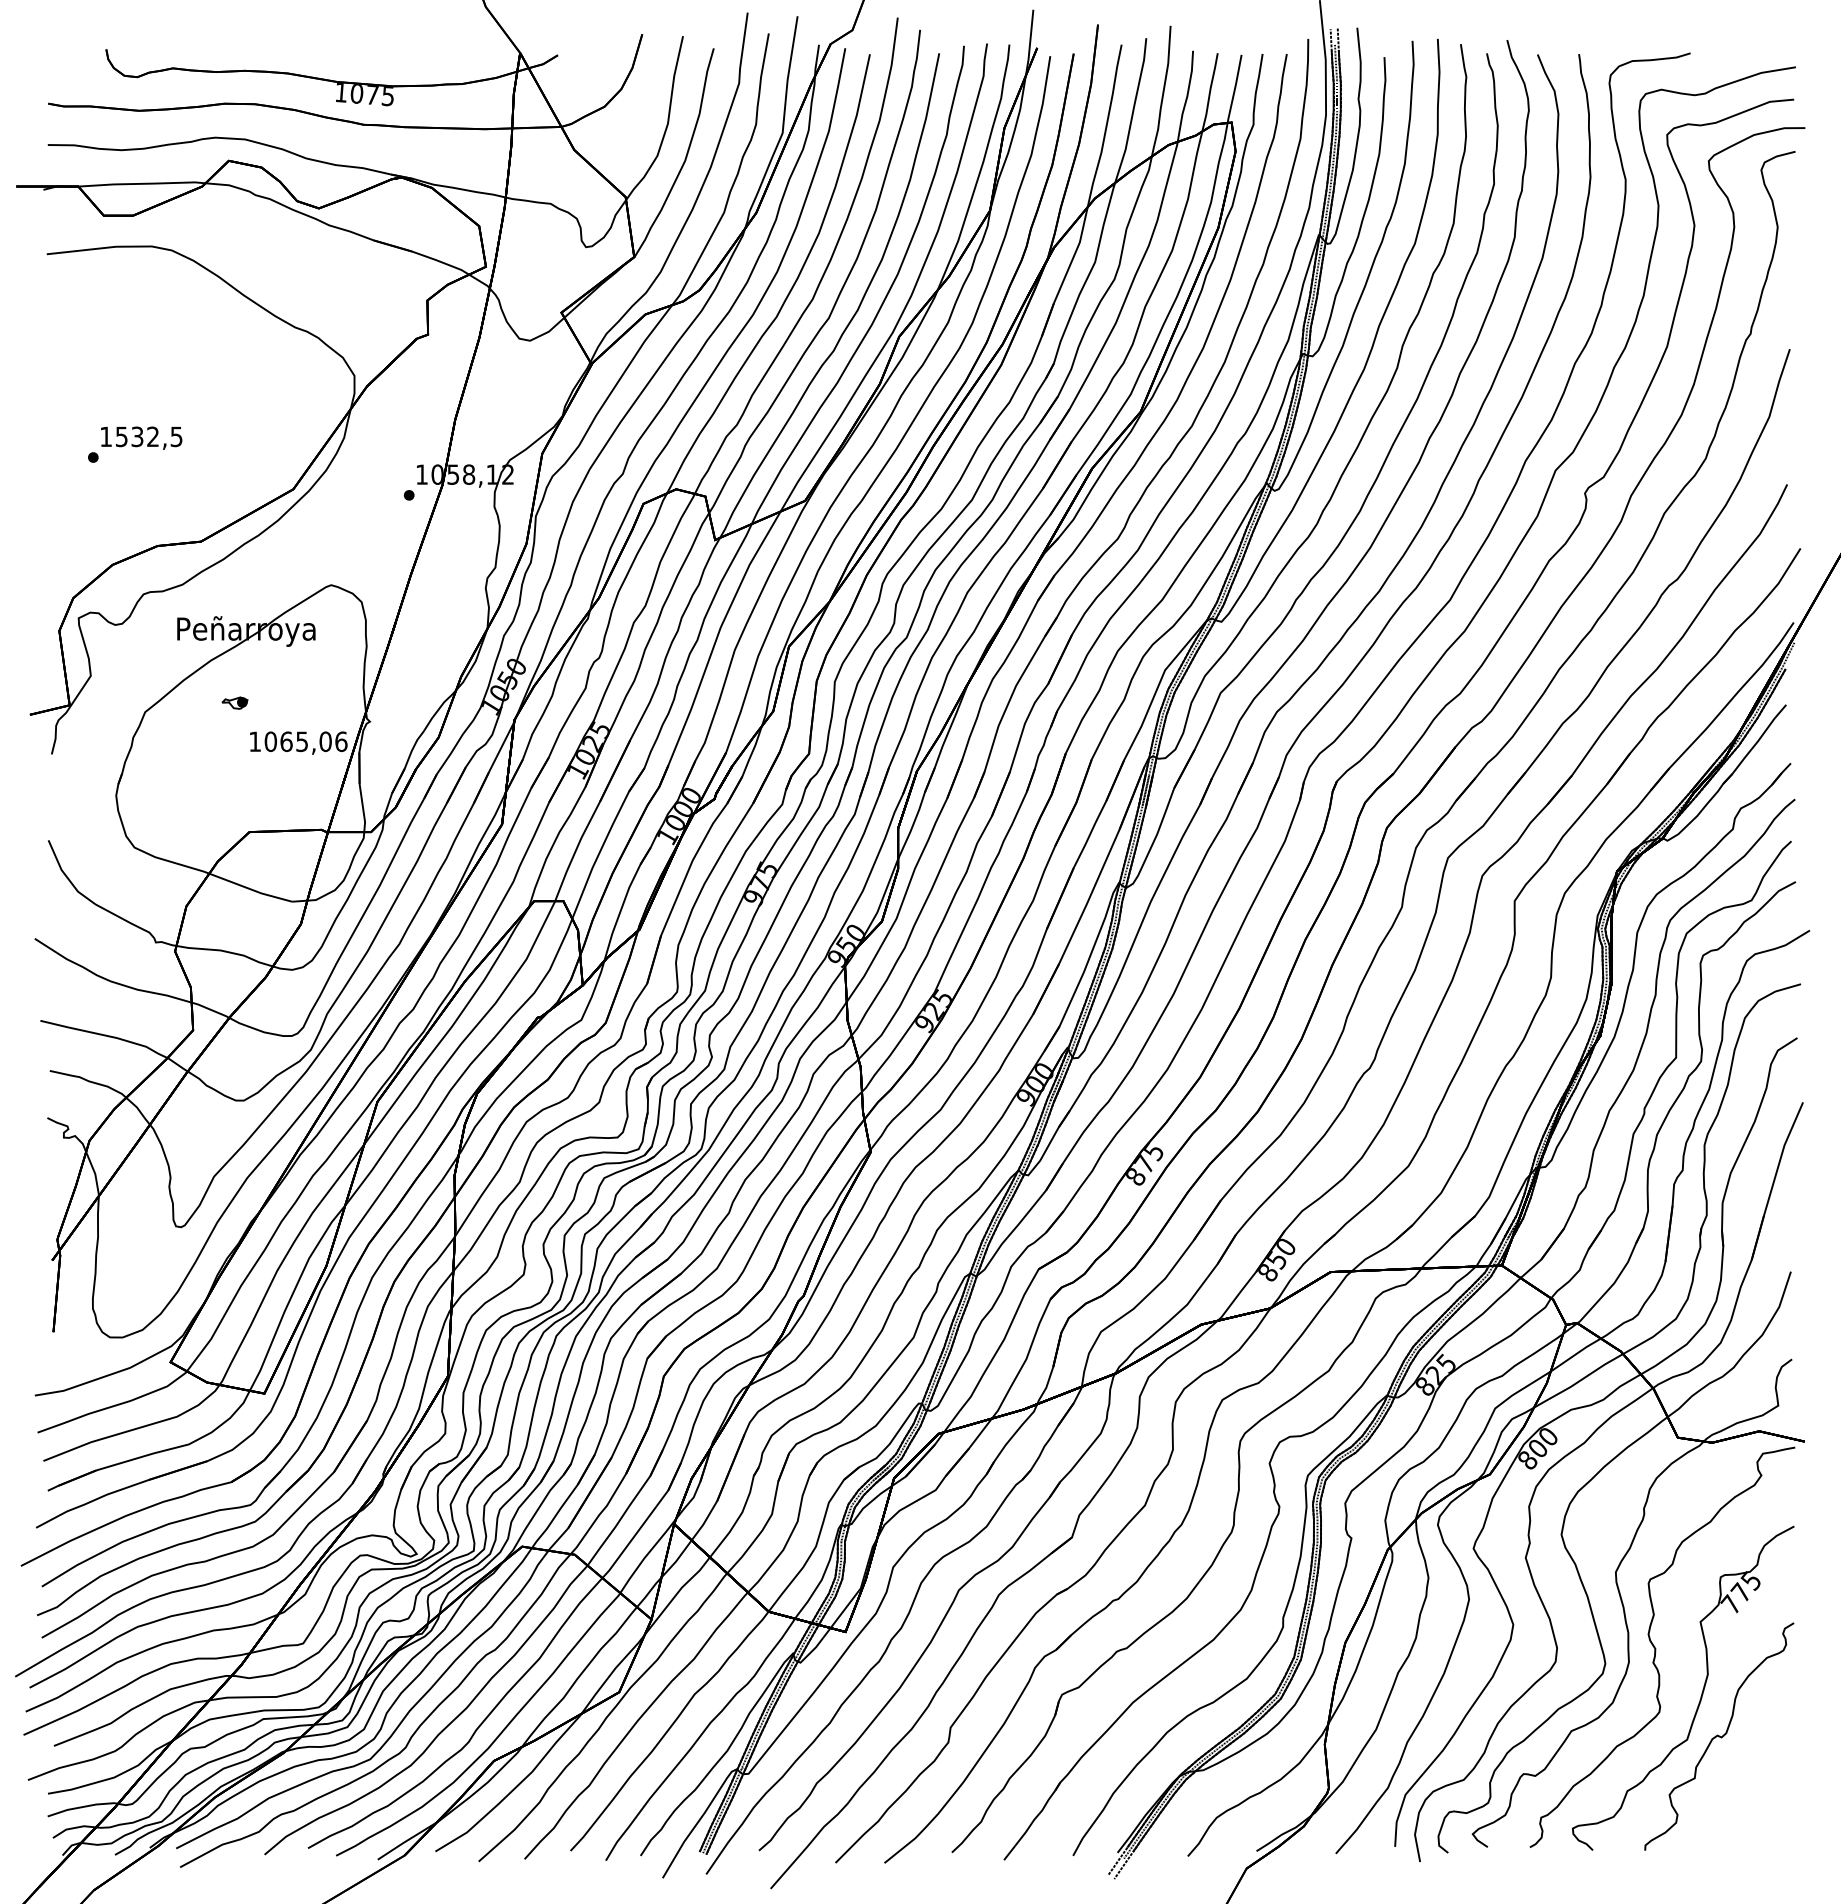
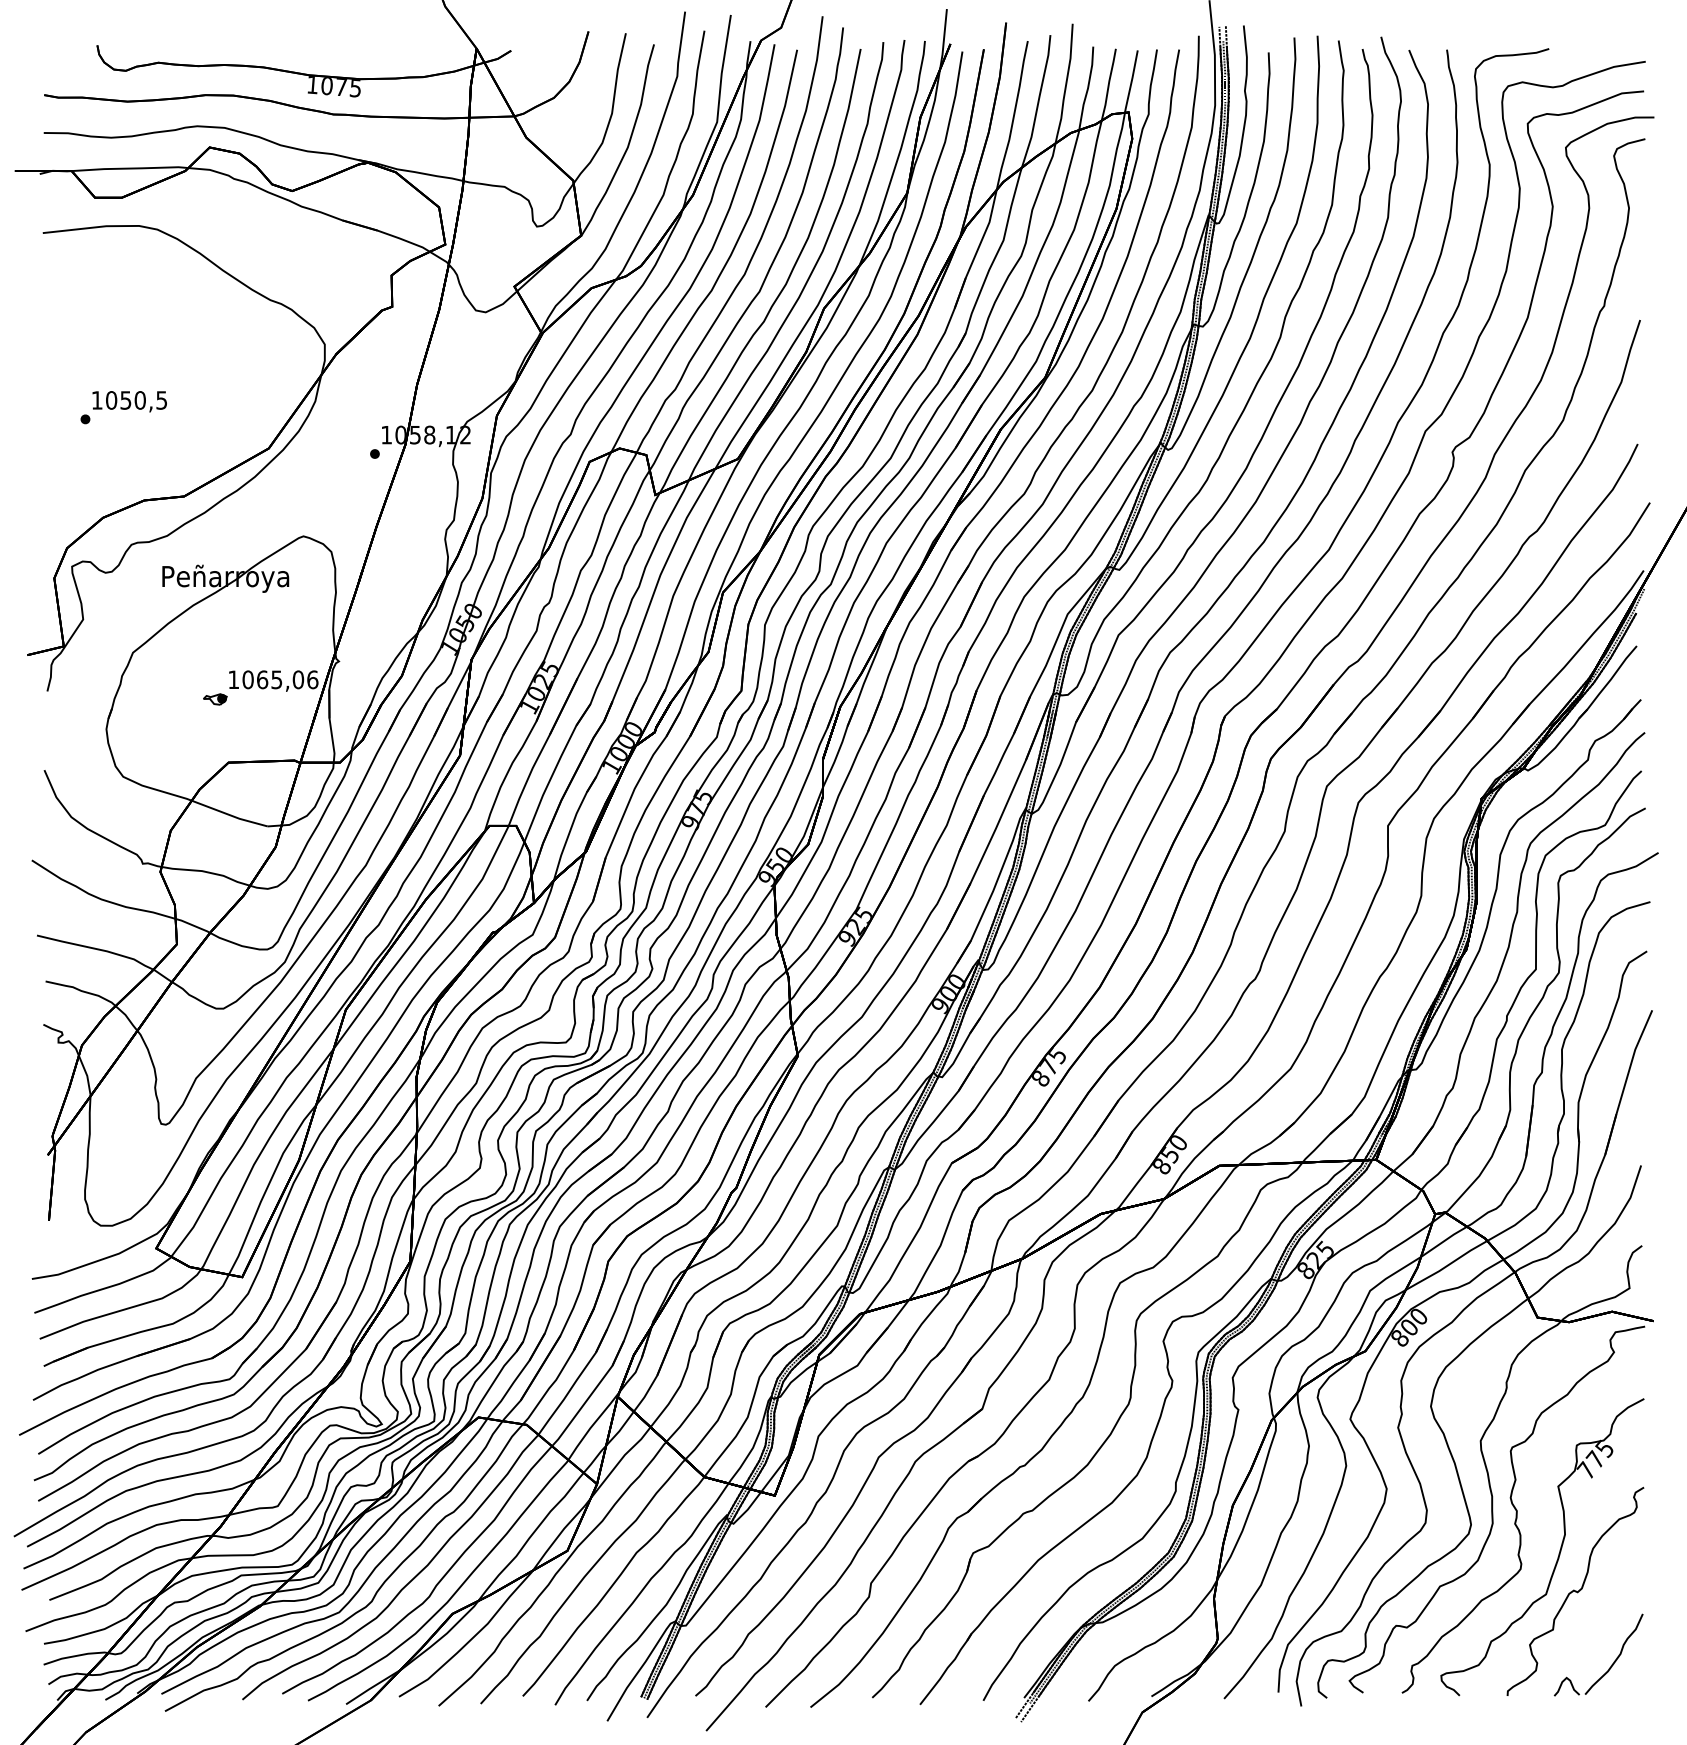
text: (137, 436) -> (125, 400), 1532,5 -> 1050,5
part: (234, 702) -> (214, 698), moved
part: (1758, 1816) -> (1611, 1664), added

